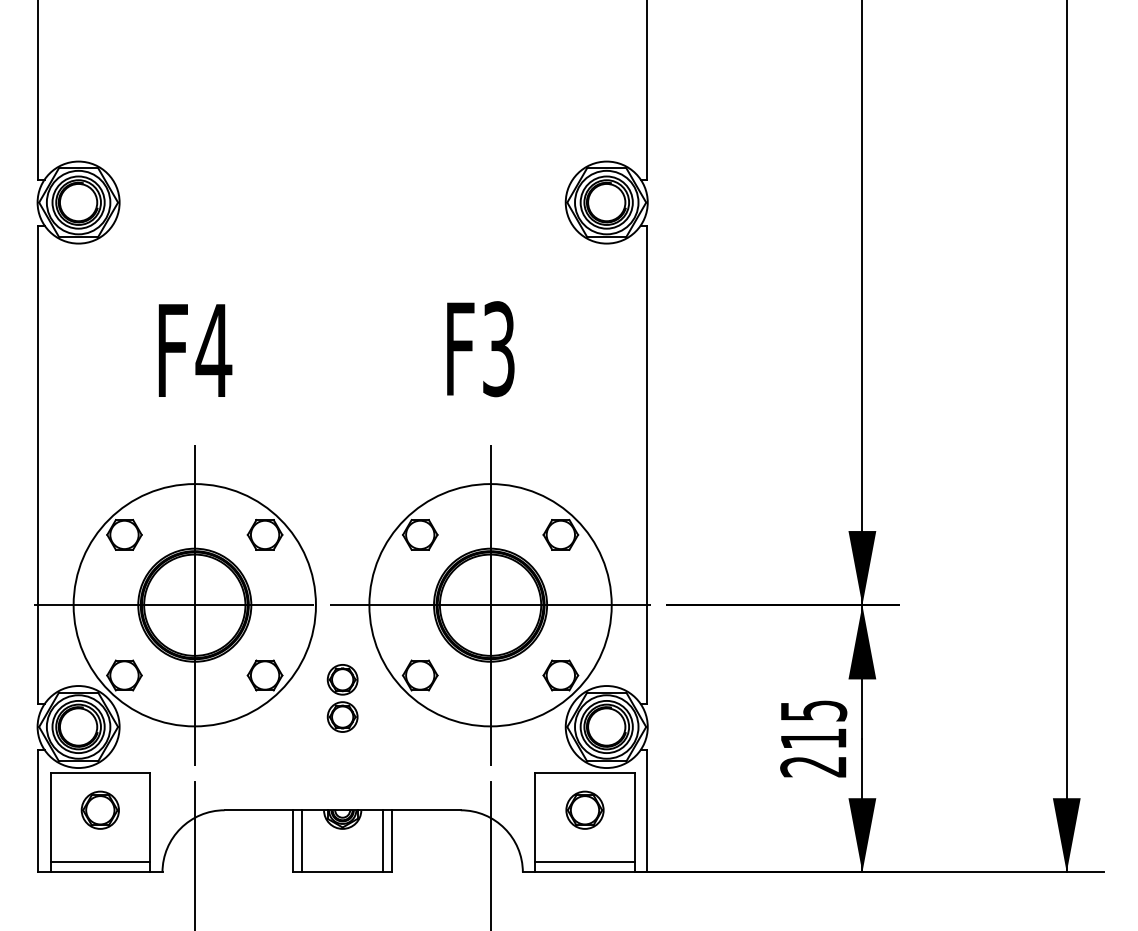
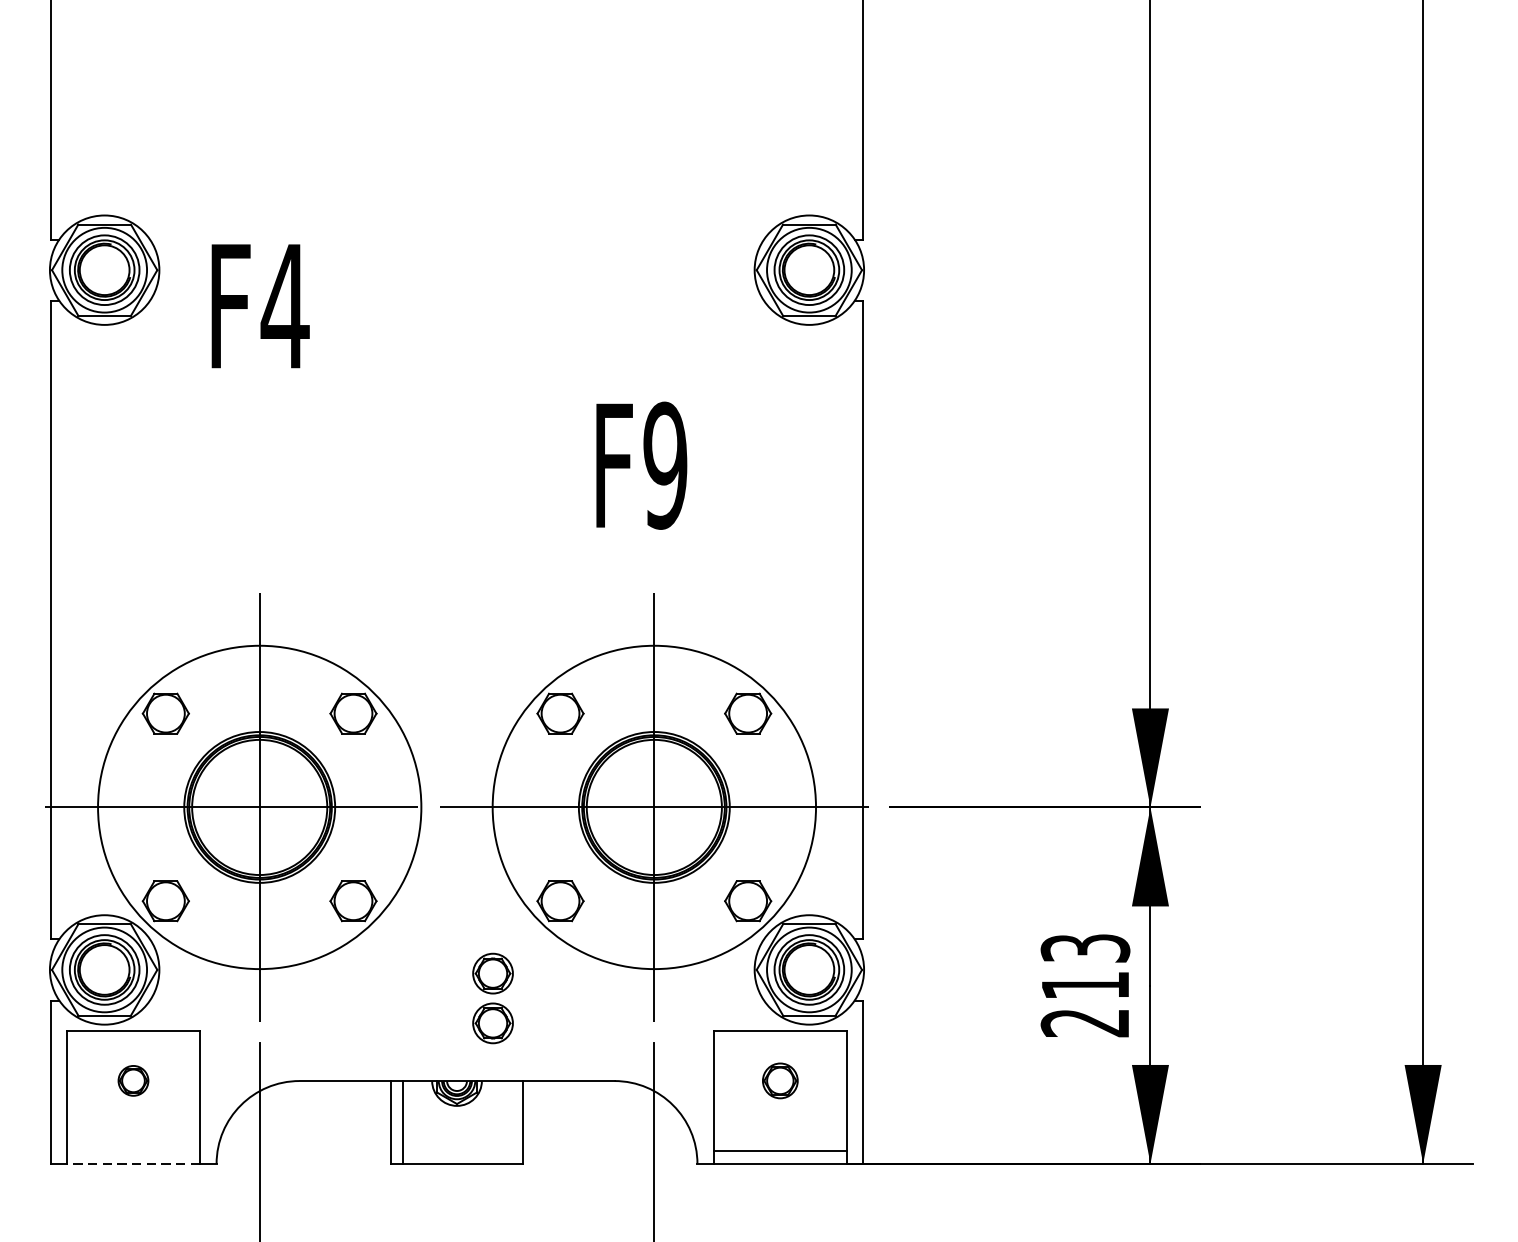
text: (498, 349) -> (664, 466), F3 -> F9
text: (195, 350) -> (260, 306), moved
part: (342, 698) -> (492, 998), moved
text: (813, 710) -> (1085, 947), 215 -> 213
part: (99, 809) -> (132, 1079), size x0.6
part: (584, 809) -> (779, 1079), size x0.7
line: (383, 841) -> (511, 1122), removed
line: (100, 862) -> (133, 1150), removed
line: (100, 872) -> (133, 1164), solid -> dashed

